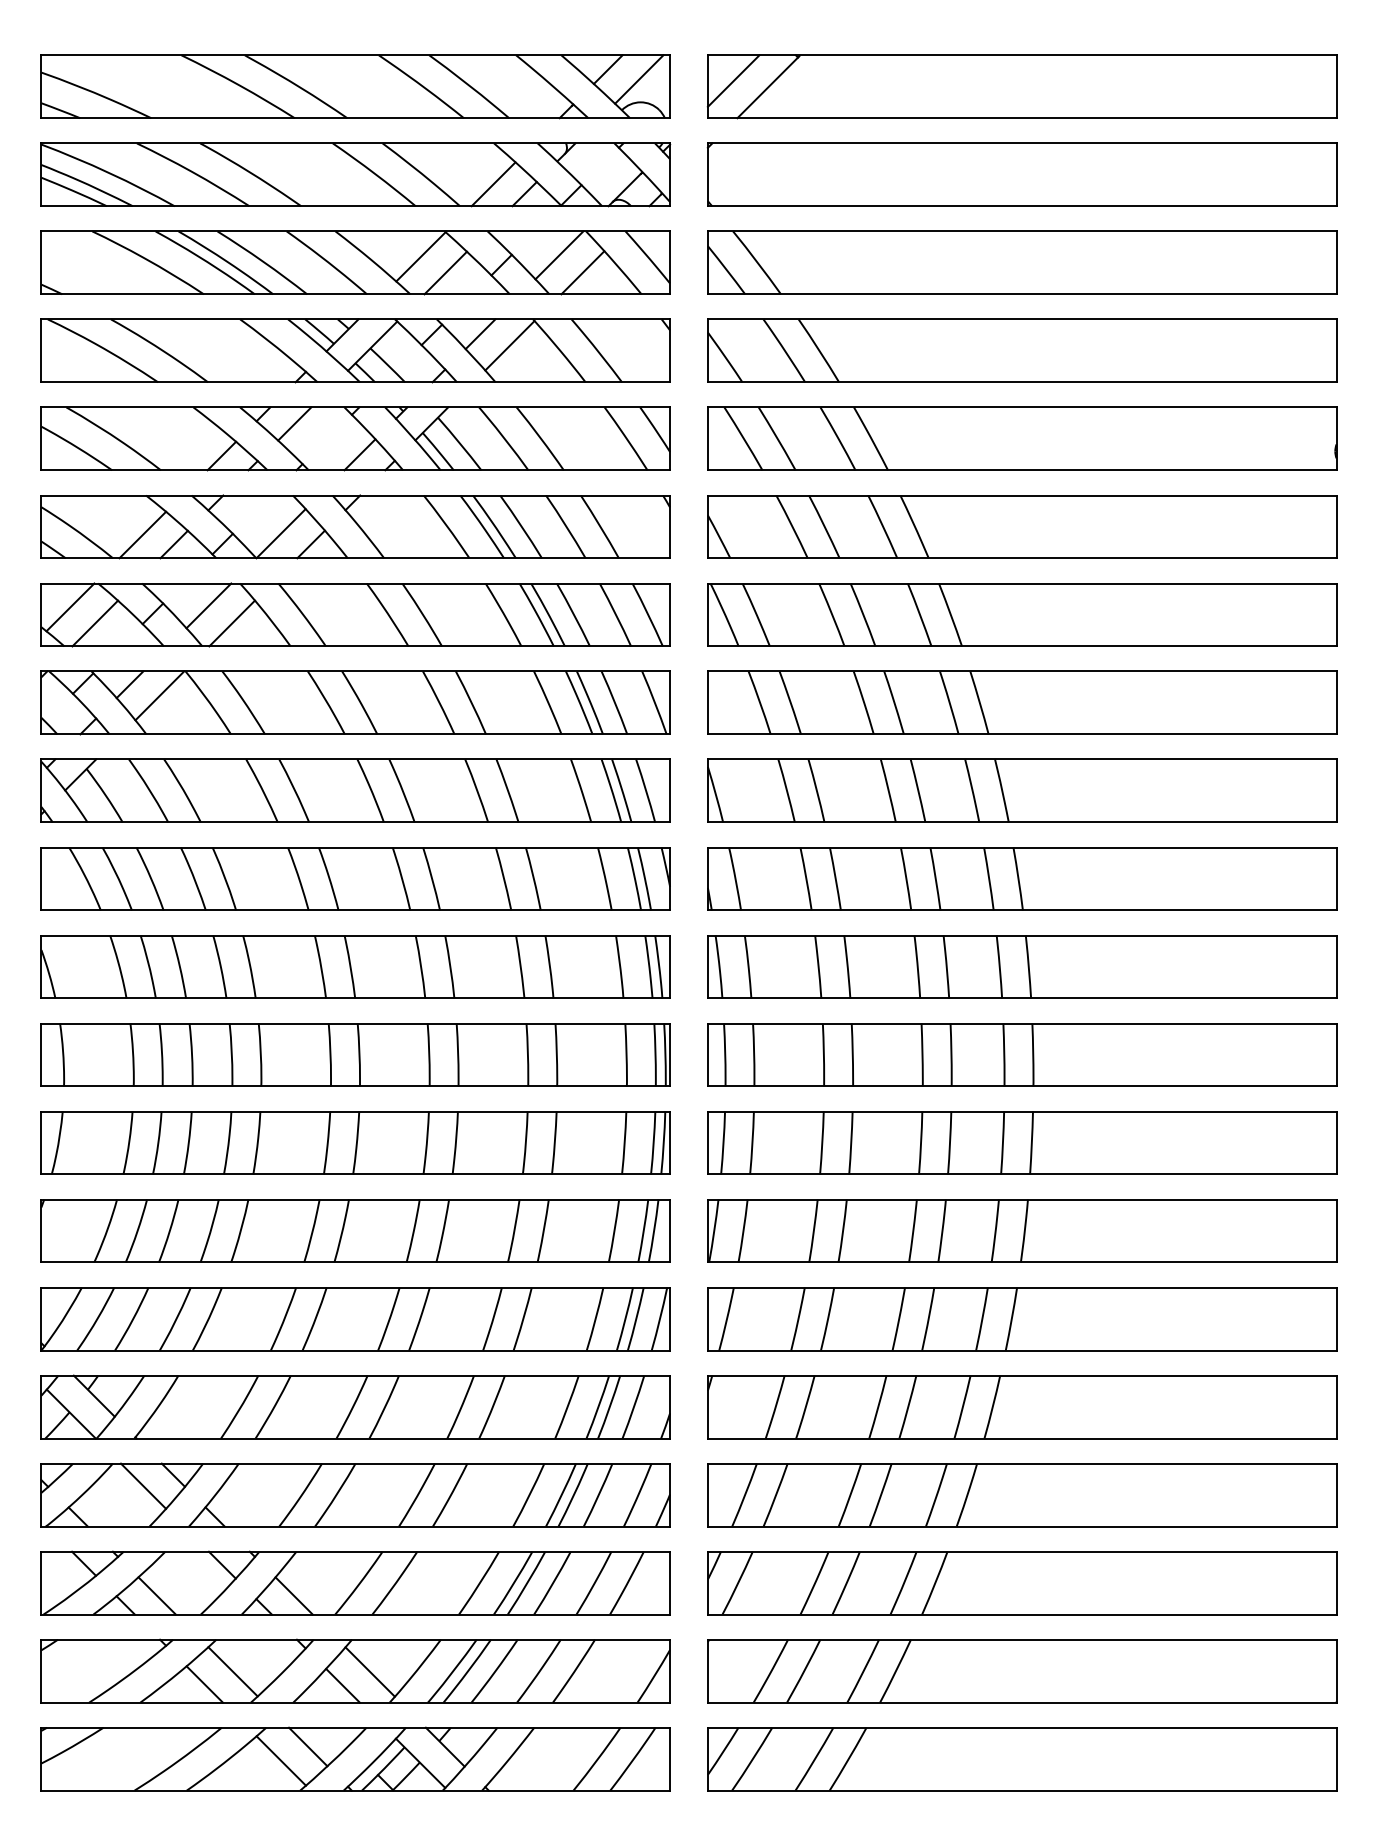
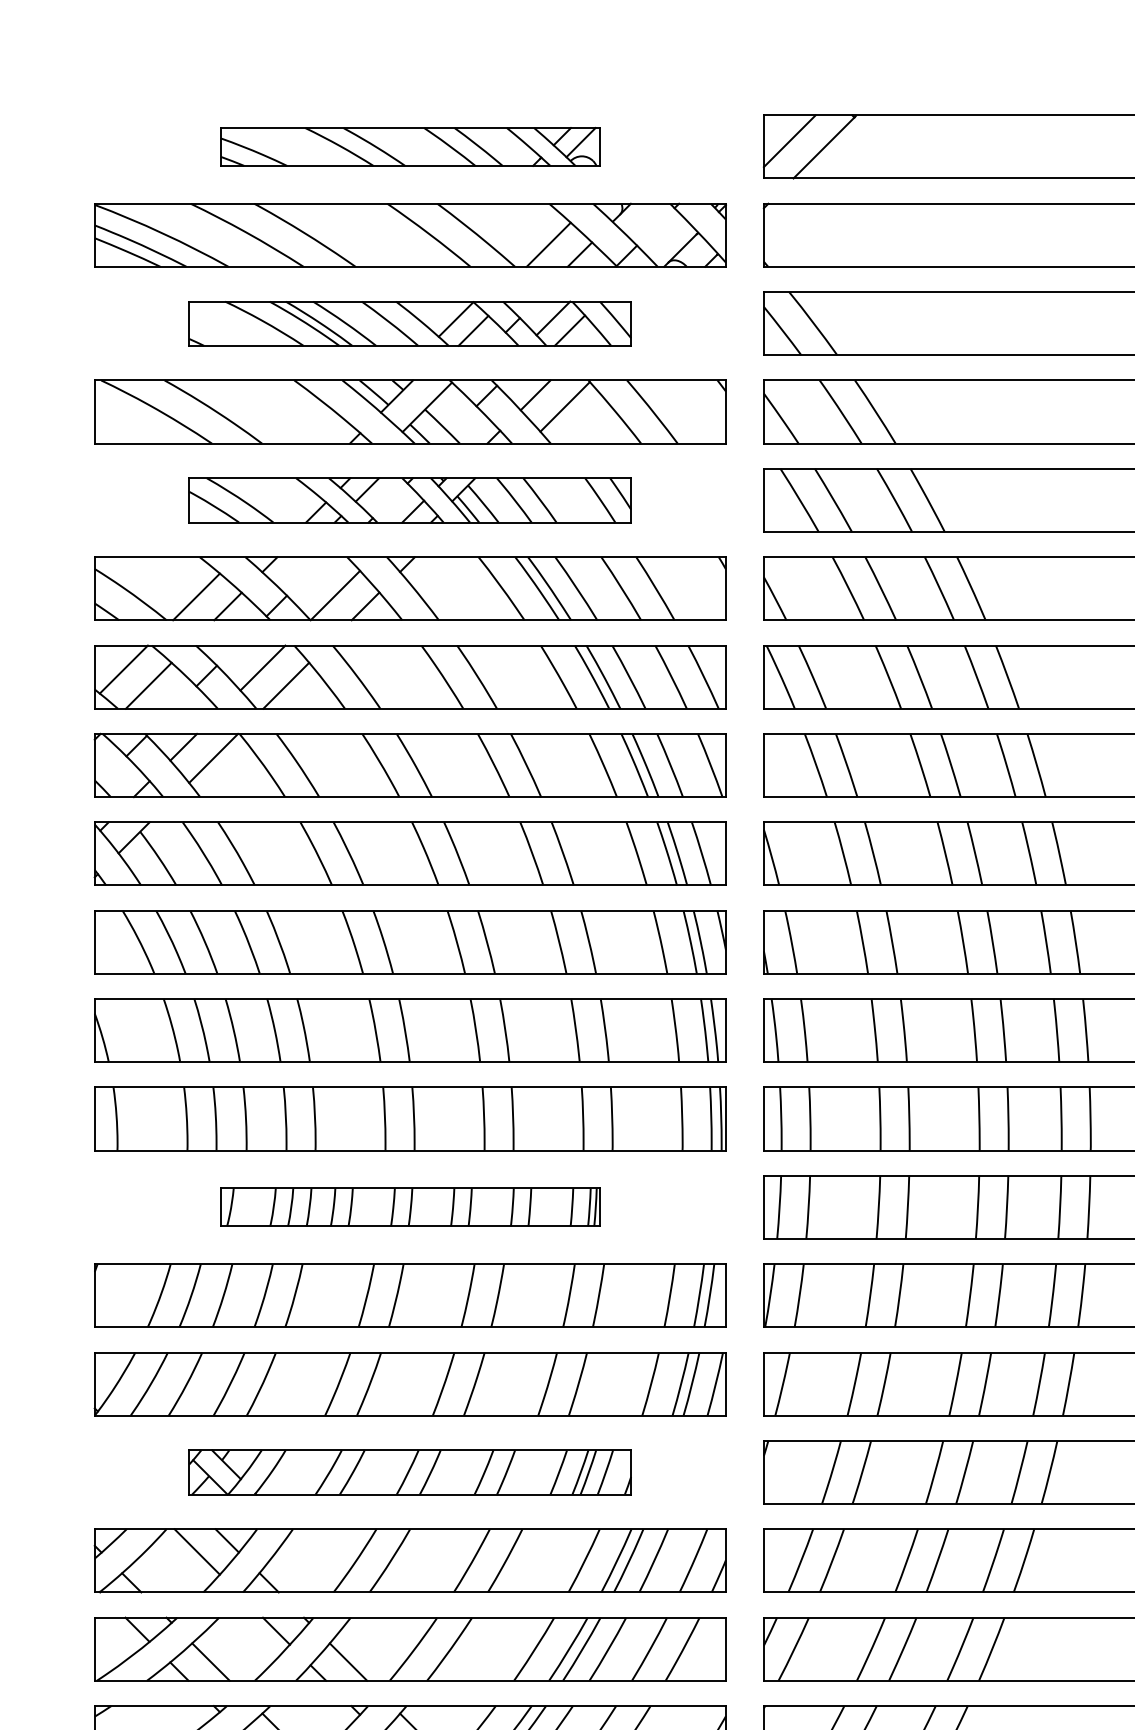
part: (355, 86) -> (410, 146), size x0.6
part: (355, 262) -> (410, 323), size x0.7
part: (355, 438) -> (410, 500), size x0.7
part: (355, 1142) -> (410, 1206), size x0.6
part: (355, 1406) -> (410, 1471), size x0.7

